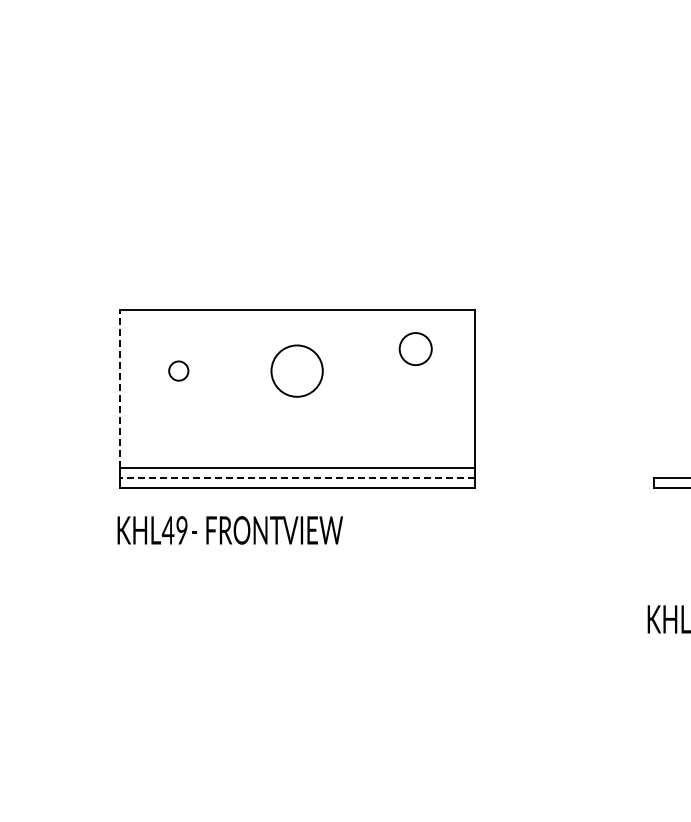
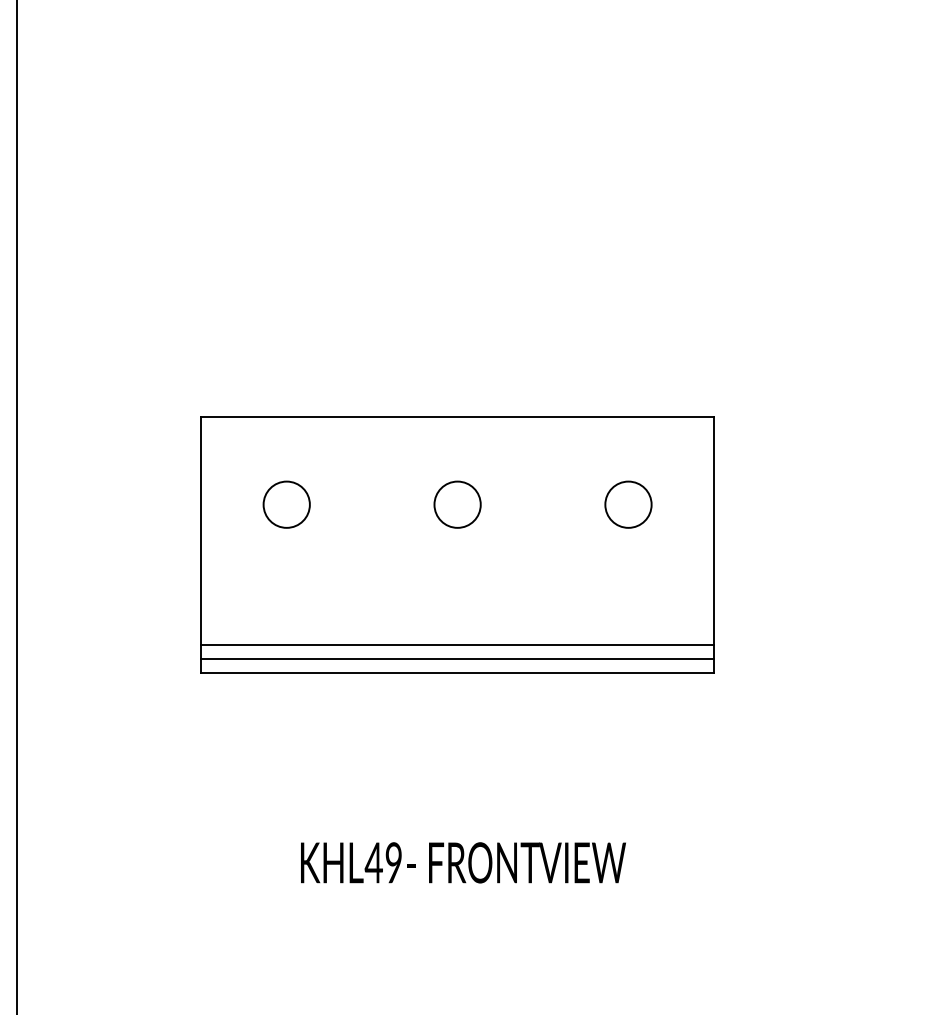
circle: (415, 348) -> (628, 503), moved
circle: (297, 370) -> (457, 503), size x0.62
circle: (178, 371) -> (286, 505), size x1.67
line: (119, 389) -> (201, 531), dashed -> solid
line: (297, 478) -> (457, 659), dashed -> solid
text: (229, 530) -> (462, 862), moved

